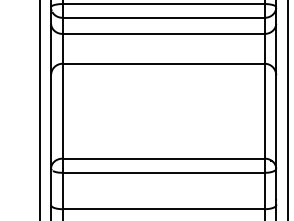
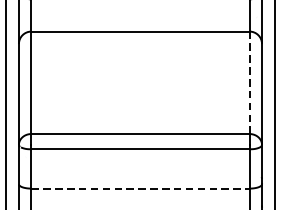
line: (264, 110) -> (249, 82), solid -> dashed
line: (164, 209) -> (141, 188), solid -> dashed

